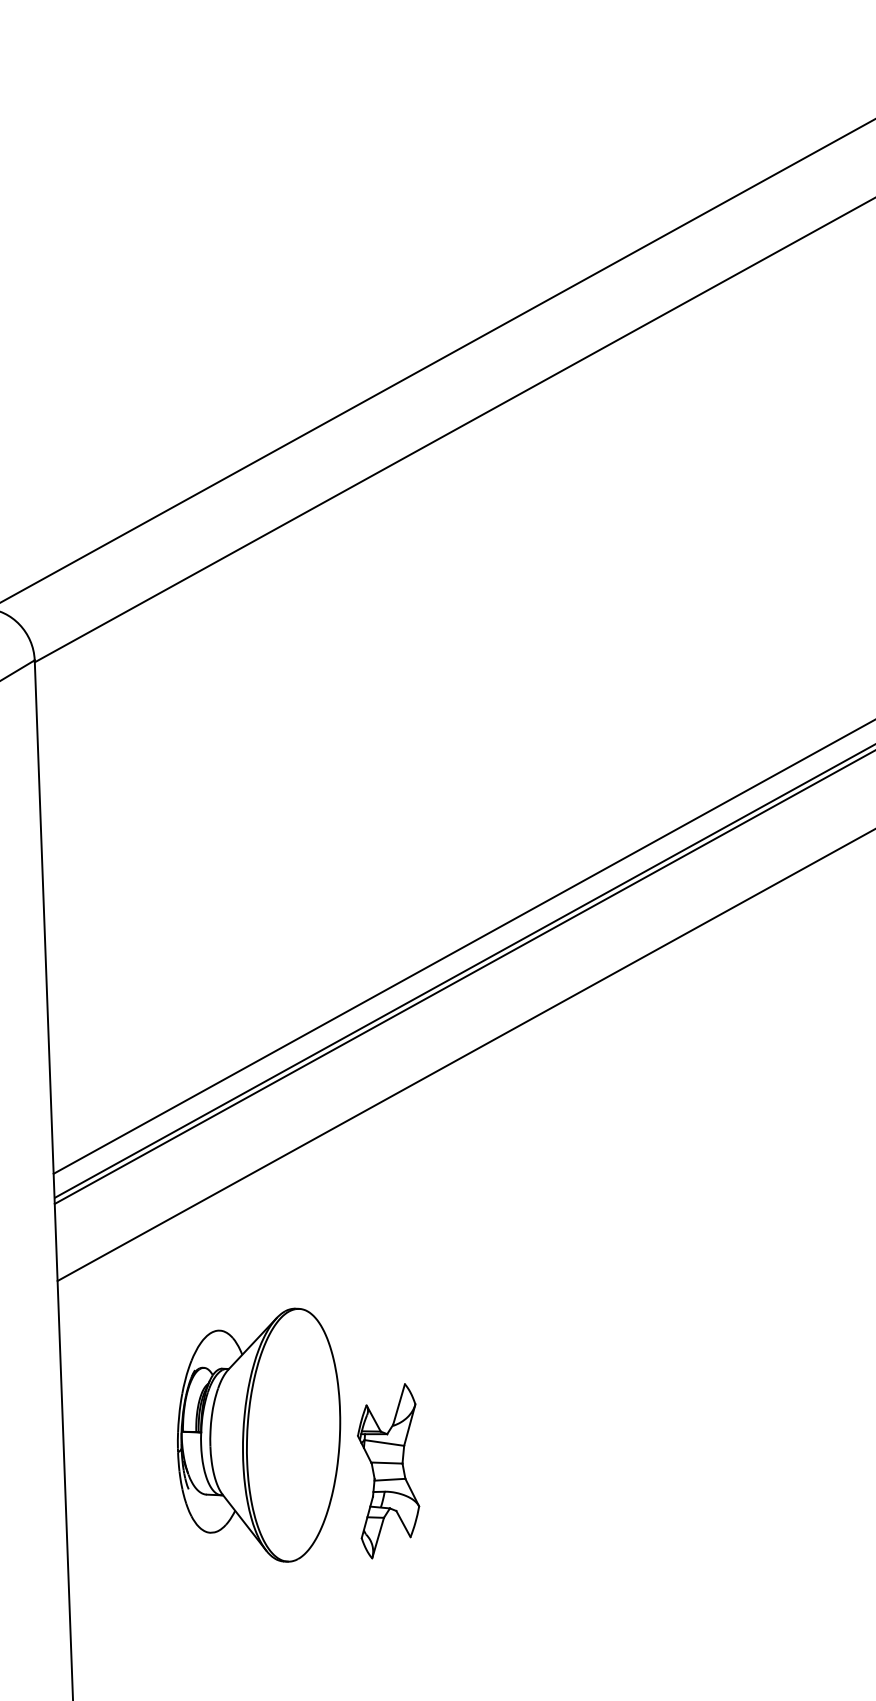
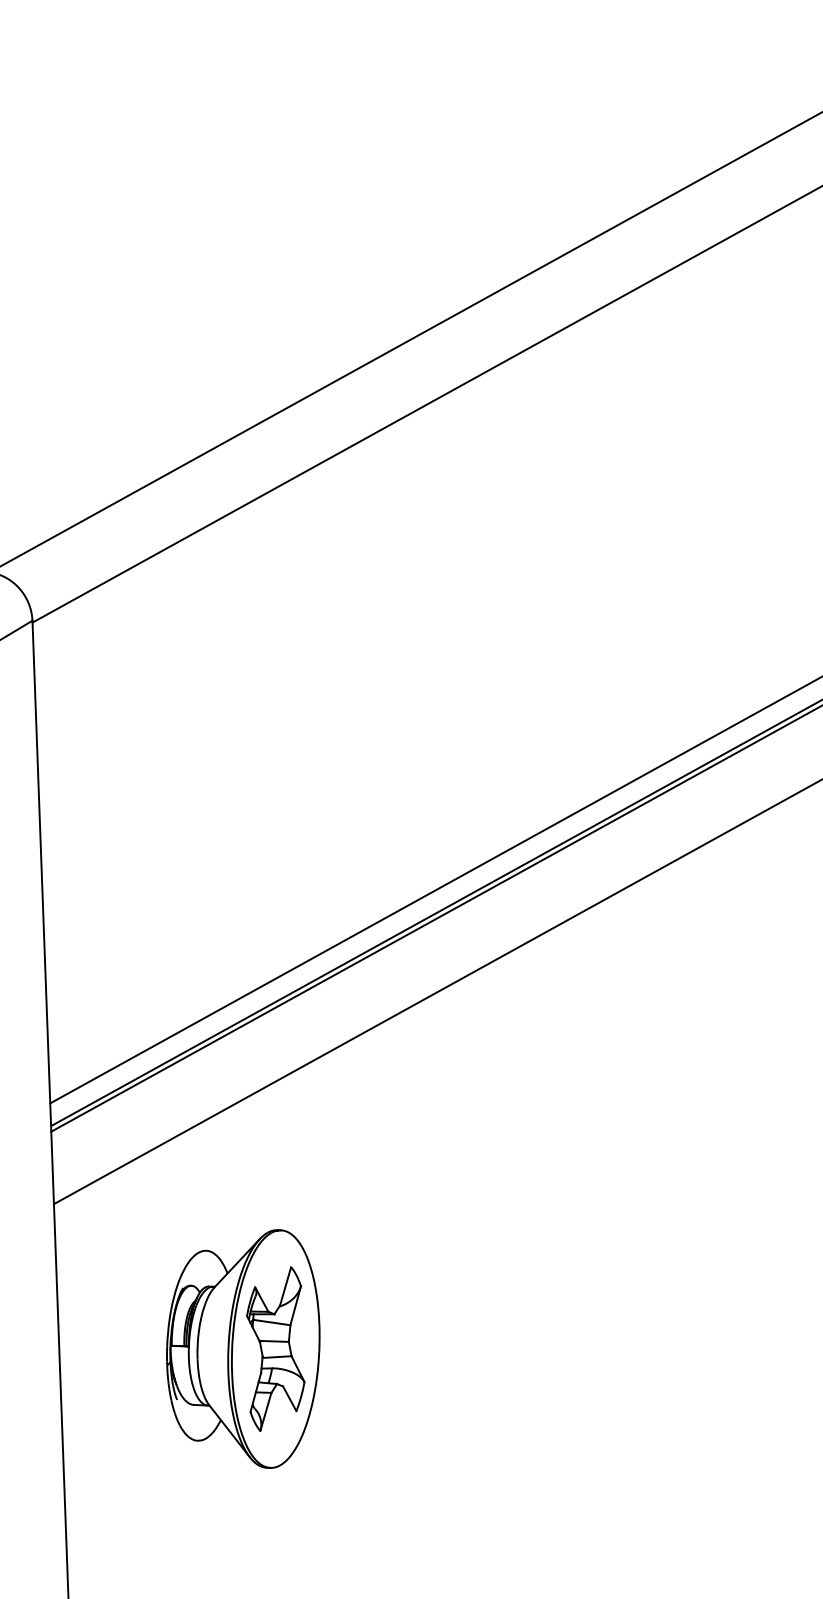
part: (388, 1471) -> (275, 1349), moved

